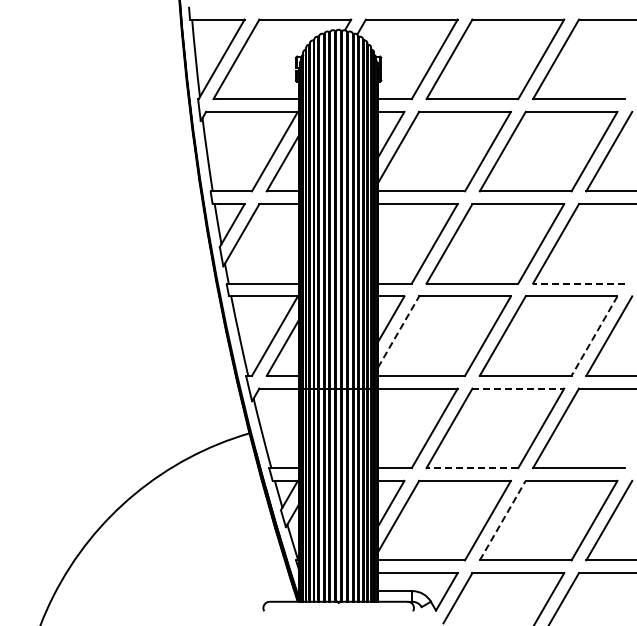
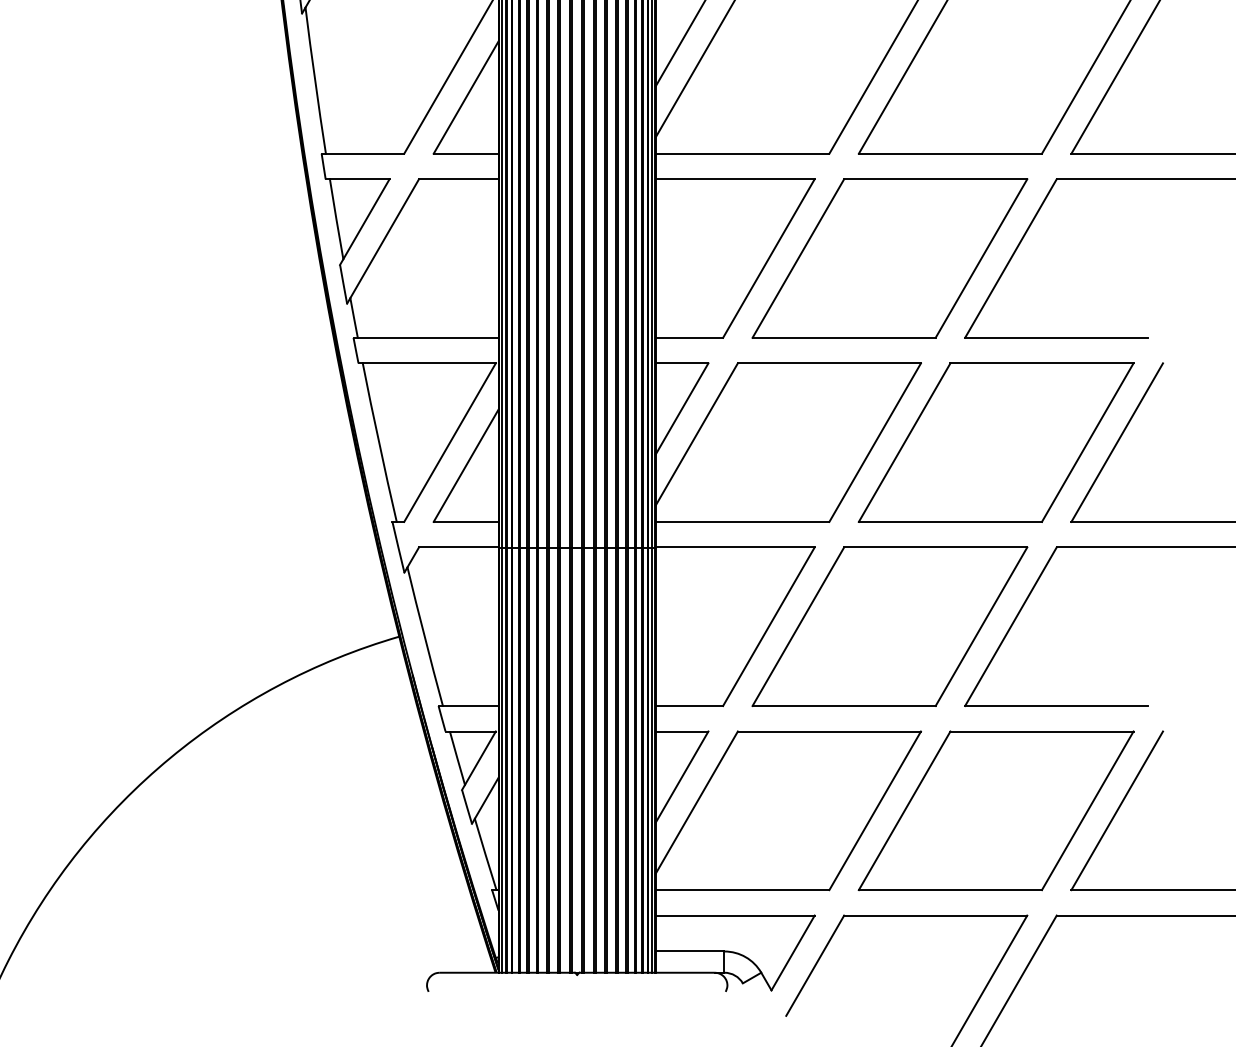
line: (578, 283) -> (1055, 337), dashed -> solid
line: (398, 331) -> (696, 433), dashed -> solid
line: (594, 336) -> (1087, 443), dashed -> solid
line: (518, 388) -> (936, 547), dashed -> solid
line: (472, 468) -> (844, 706), dashed -> solid
line: (502, 520) -> (904, 810), dashed -> solid

